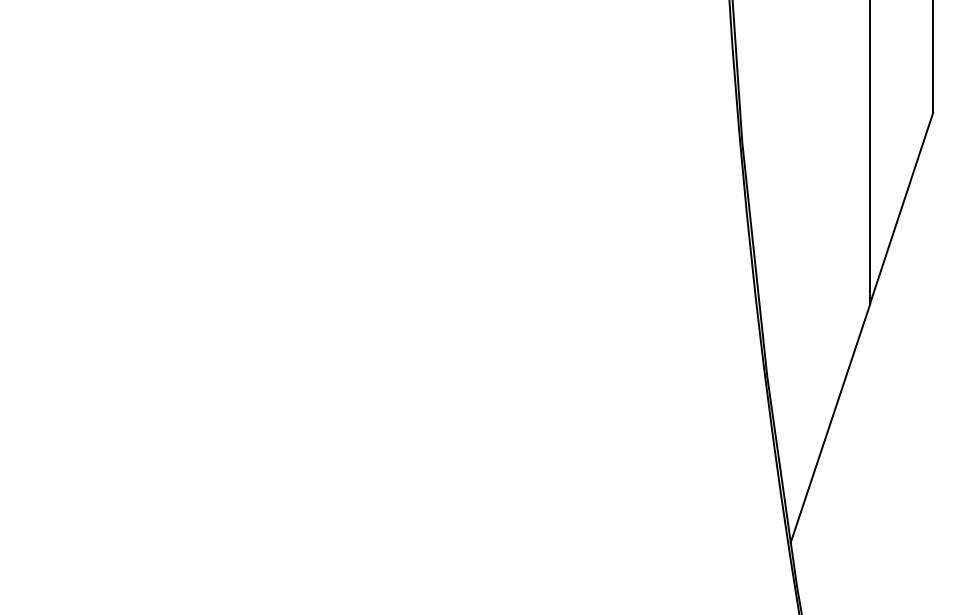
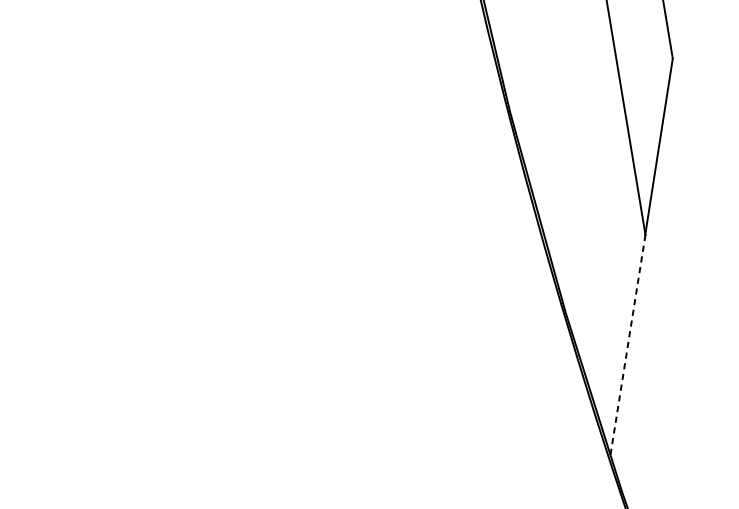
line: (830, 423) -> (627, 345), solid -> dashed

